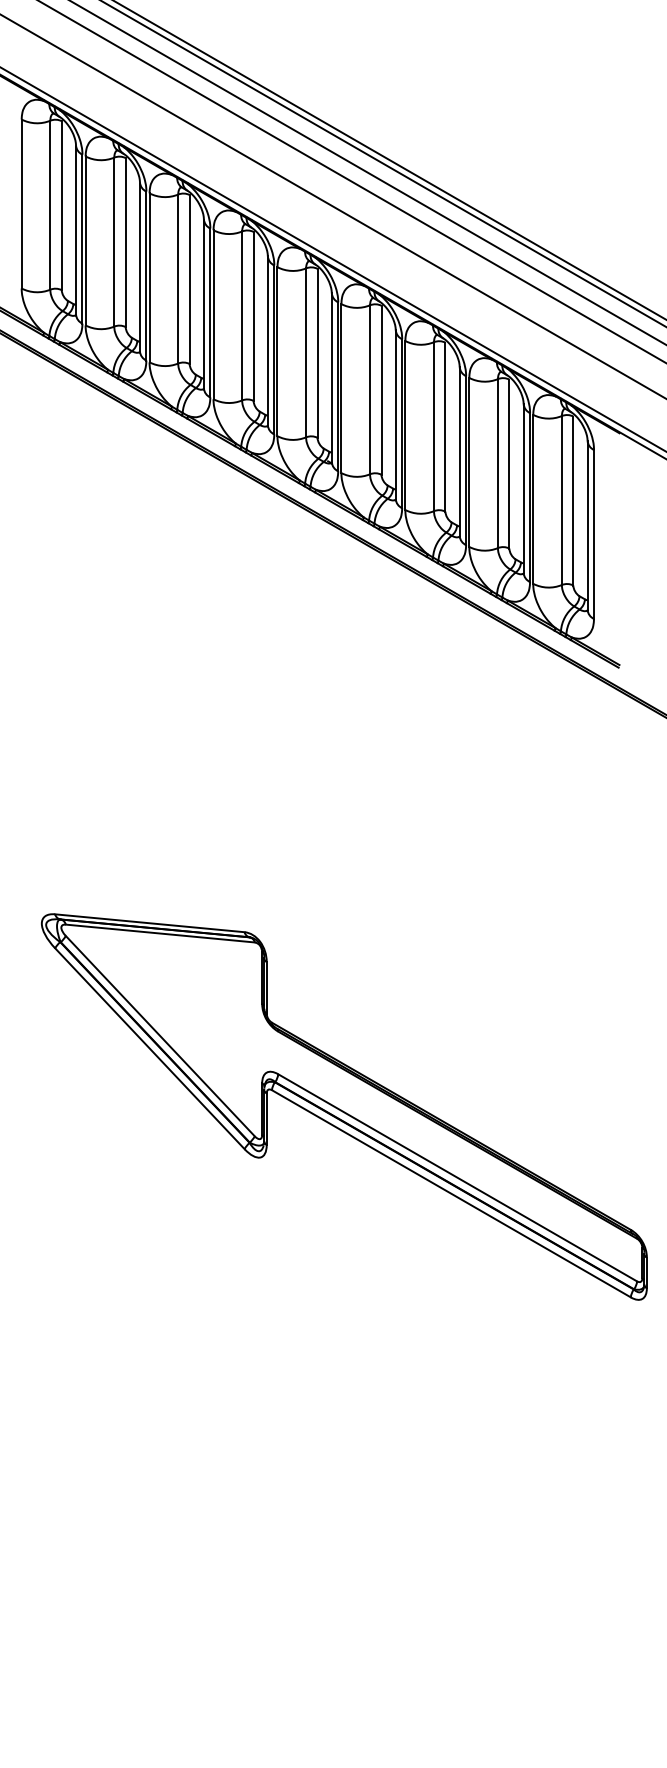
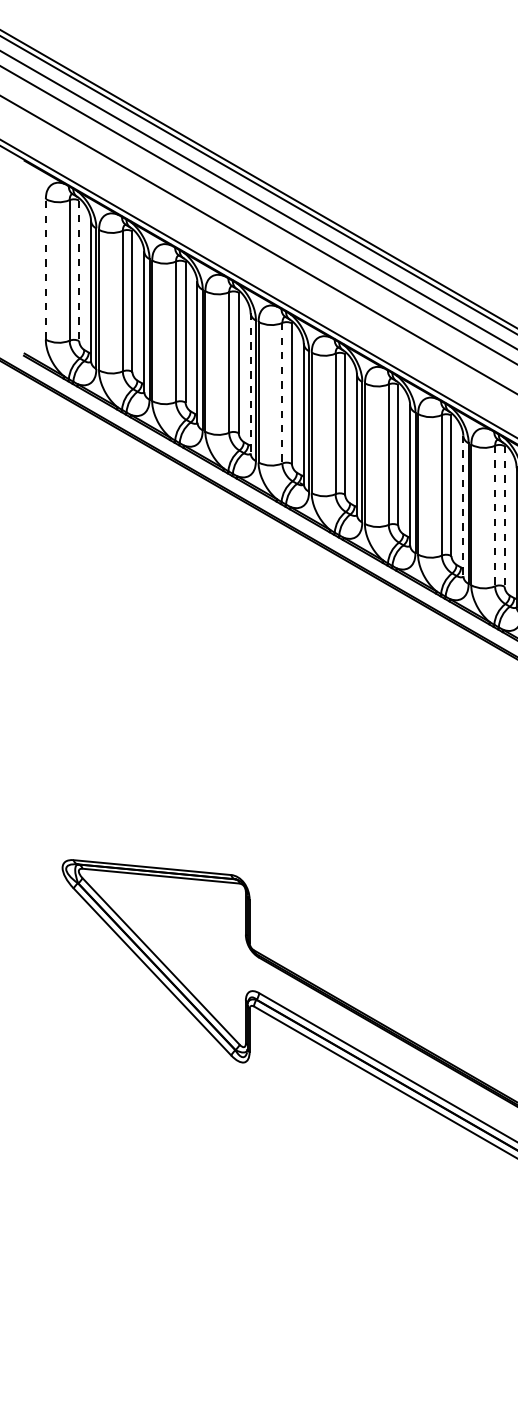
line: (21, 203) -> (45, 268), solid -> dashed
line: (61, 206) -> (78, 271), solid -> dashed
line: (267, 341) -> (250, 383), solid -> dashed
line: (306, 353) -> (282, 393), solid -> dashed
line: (523, 489) -> (463, 506), solid -> dashed
line: (561, 501) -> (494, 516), solid -> dashed
line: (573, 501) -> (504, 516), solid -> dashed

